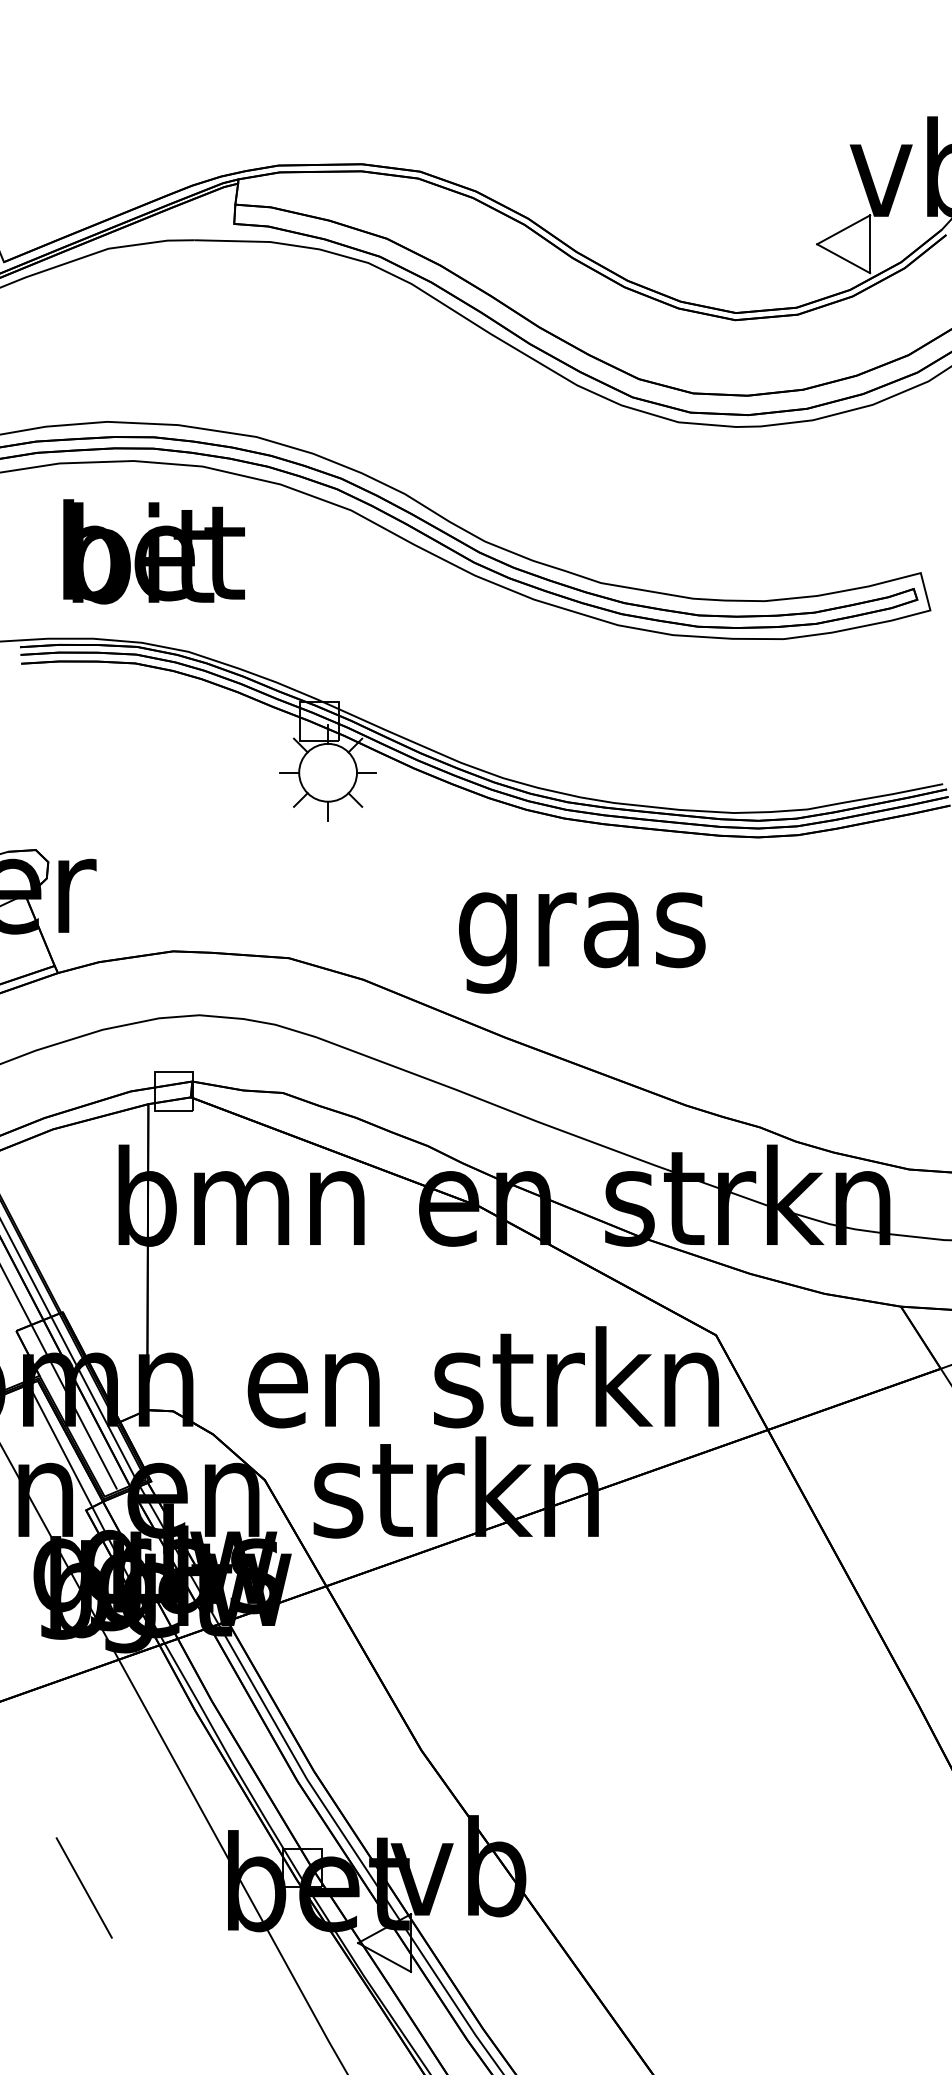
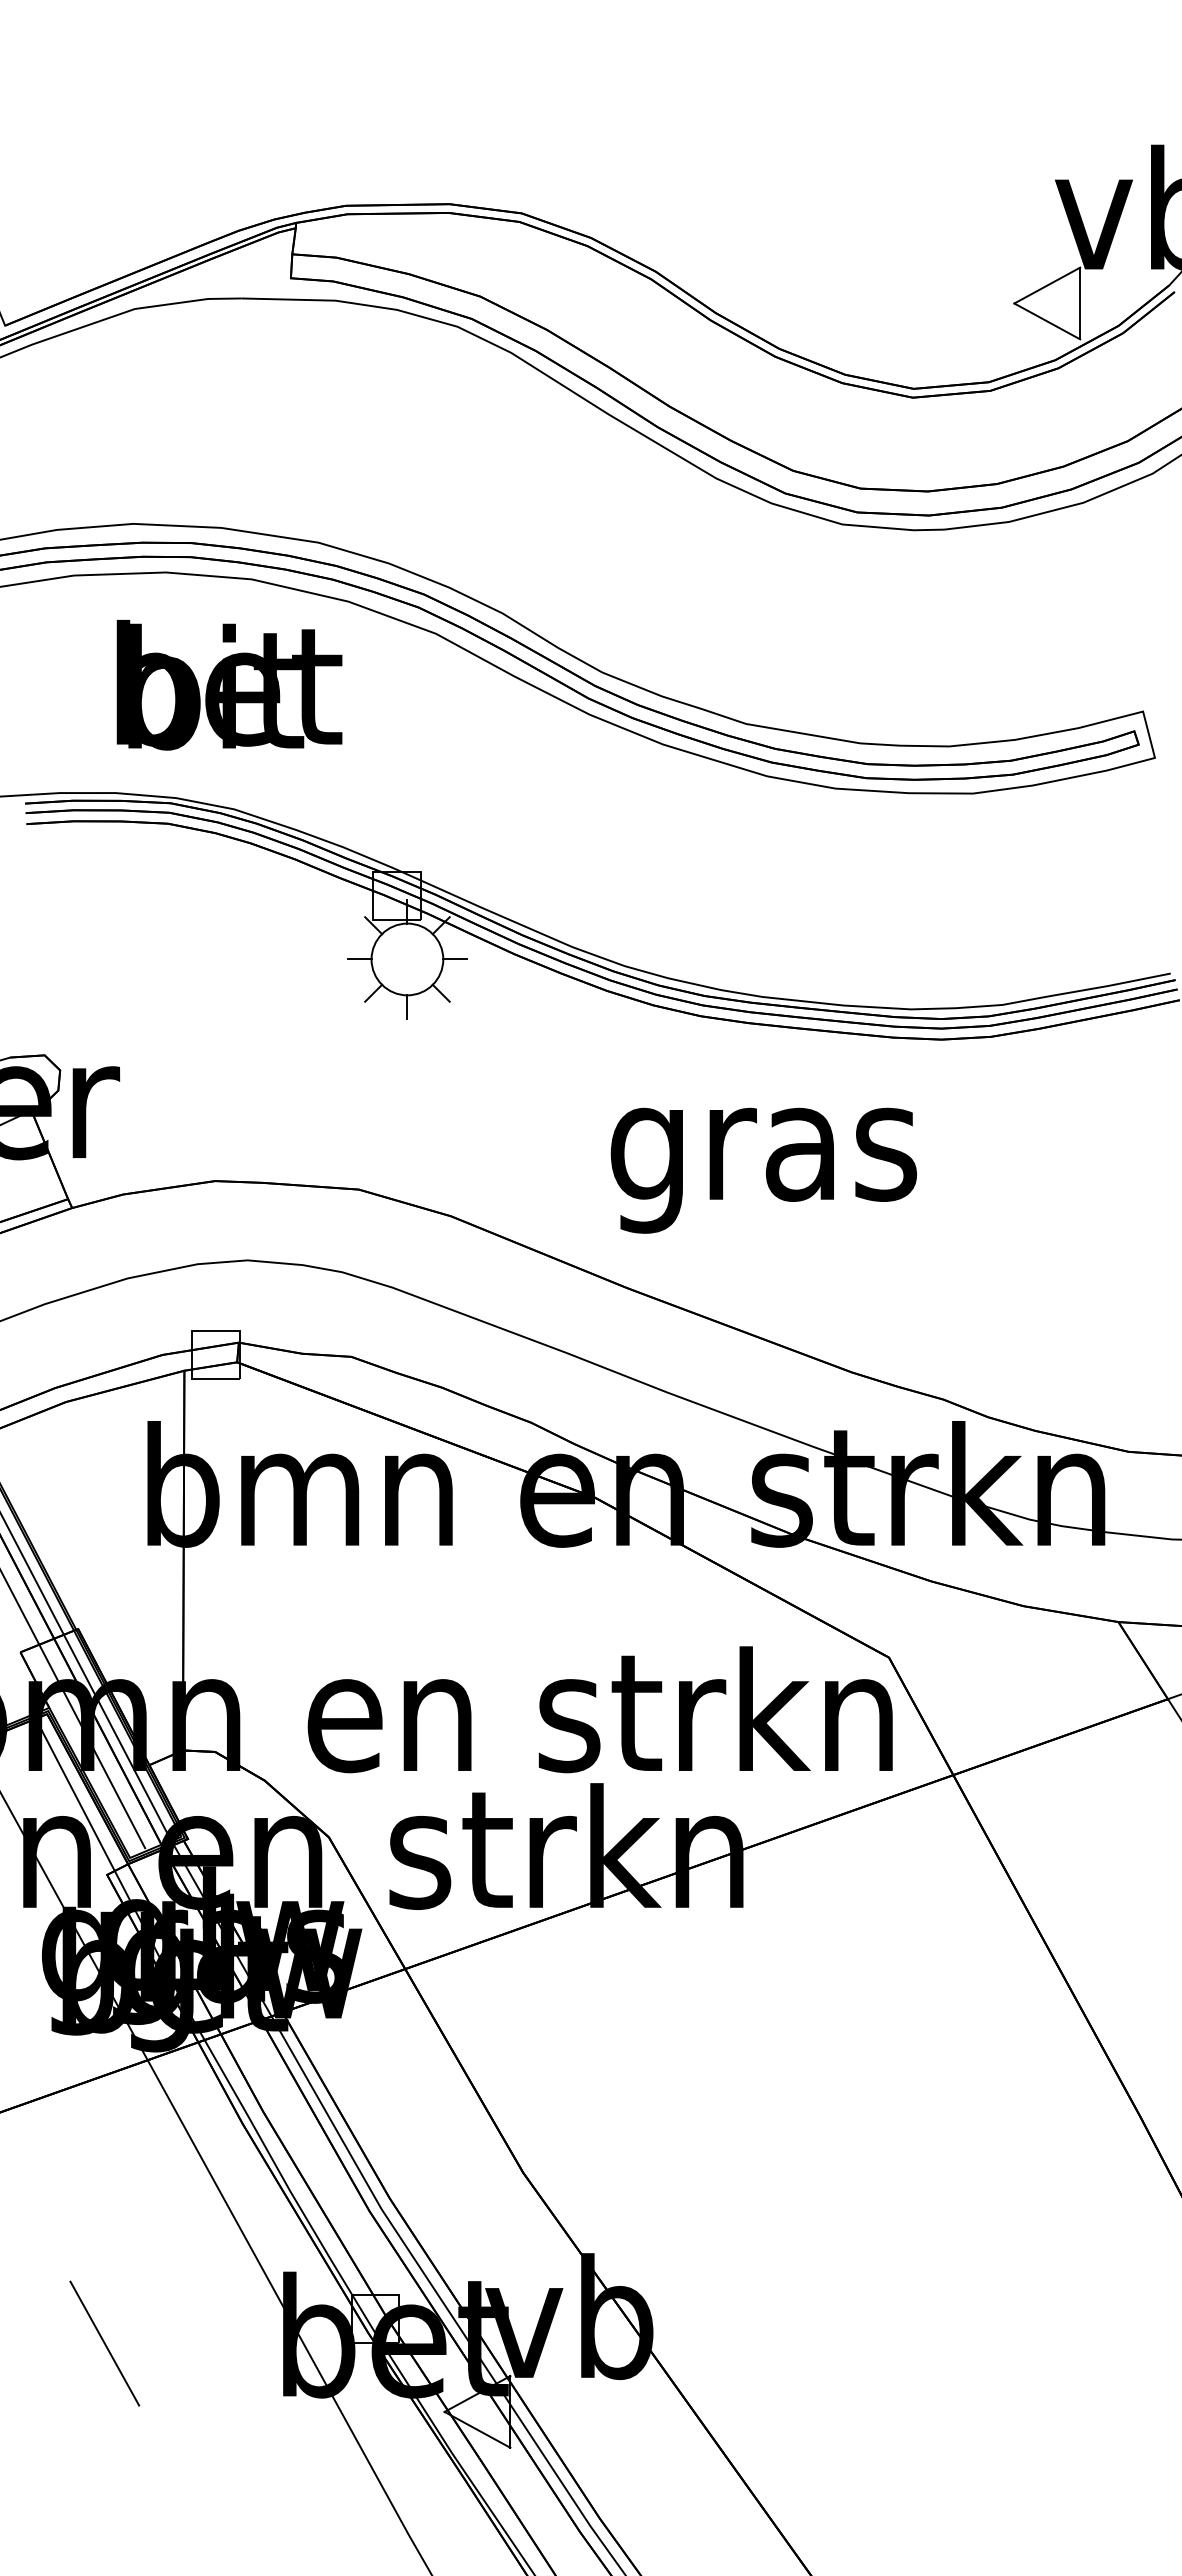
text: (154, 552) -> (229, 685), moved
text: (581, 942) -> (763, 1170), moved

